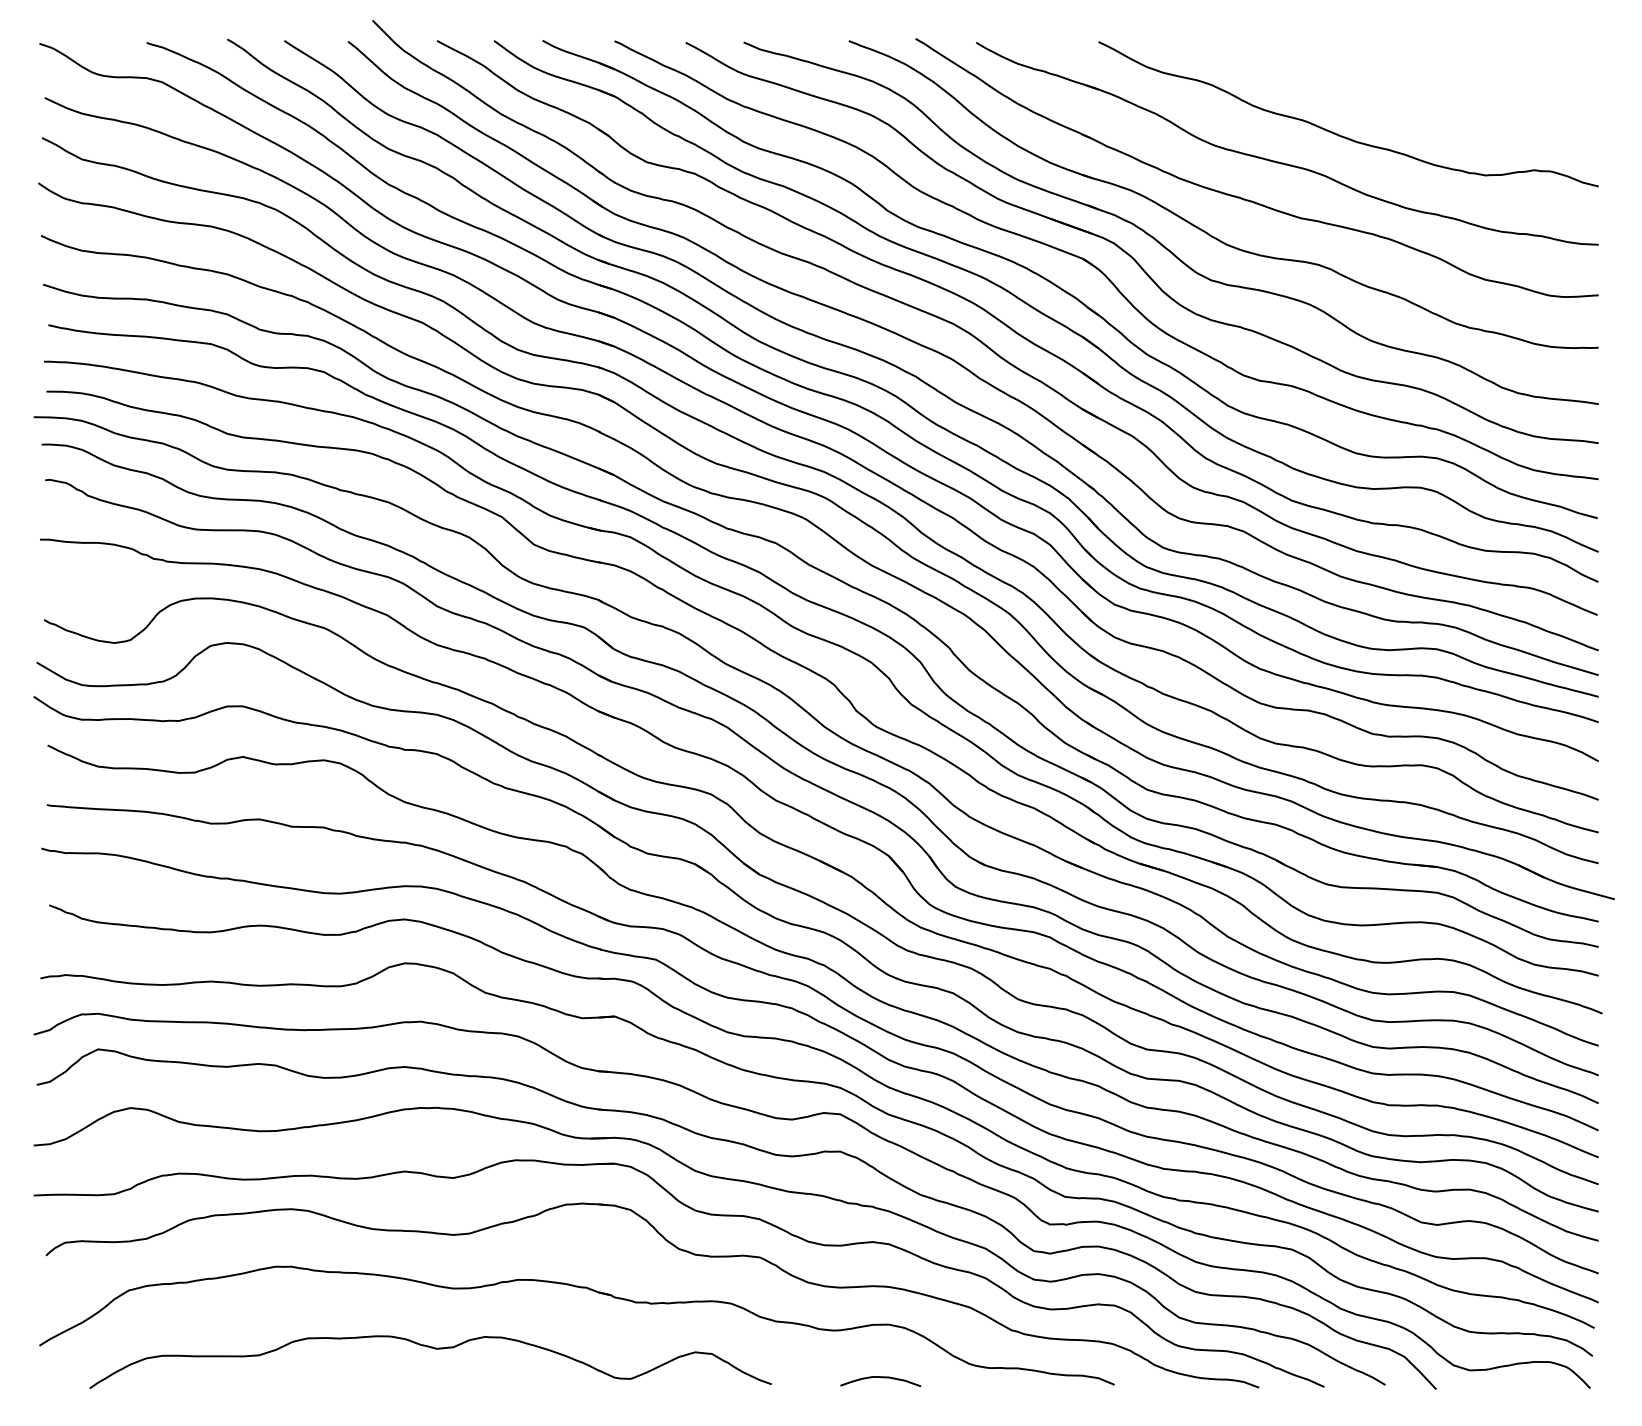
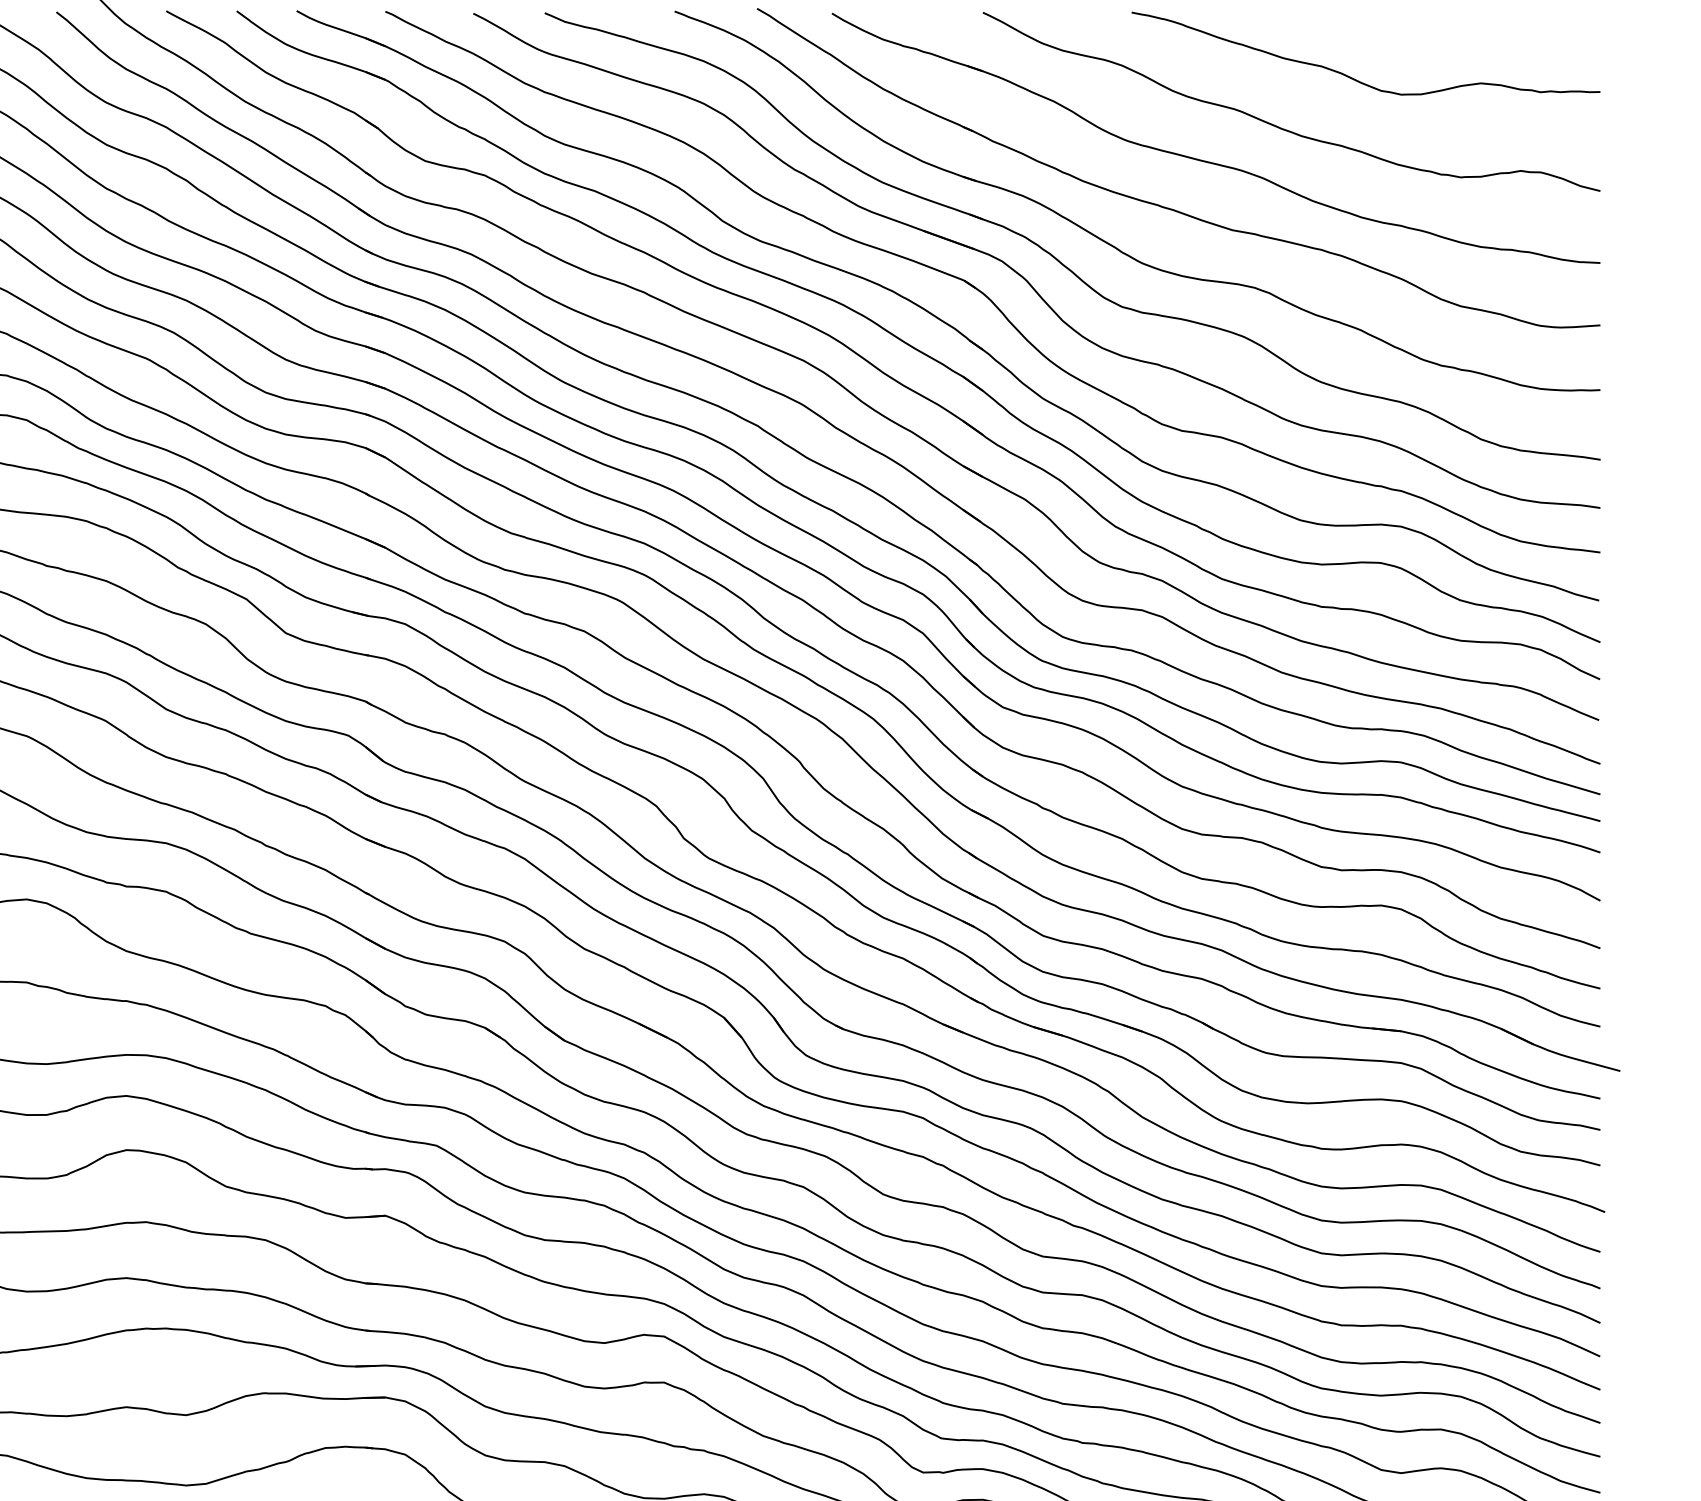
curve: (1398, 94) -> (1353, 77), added

